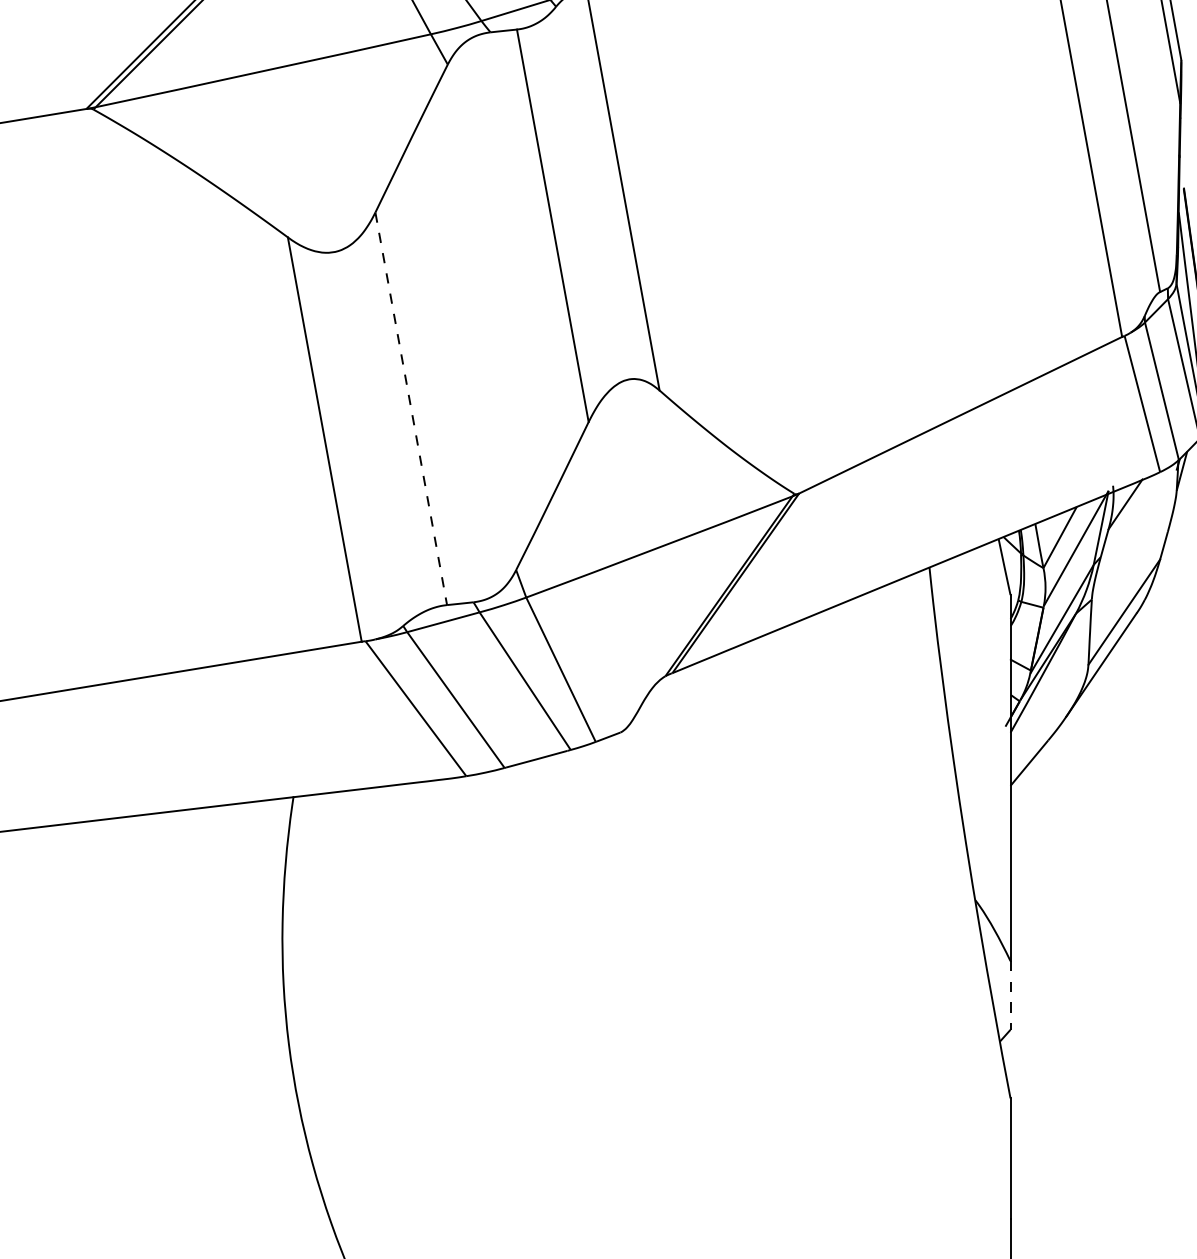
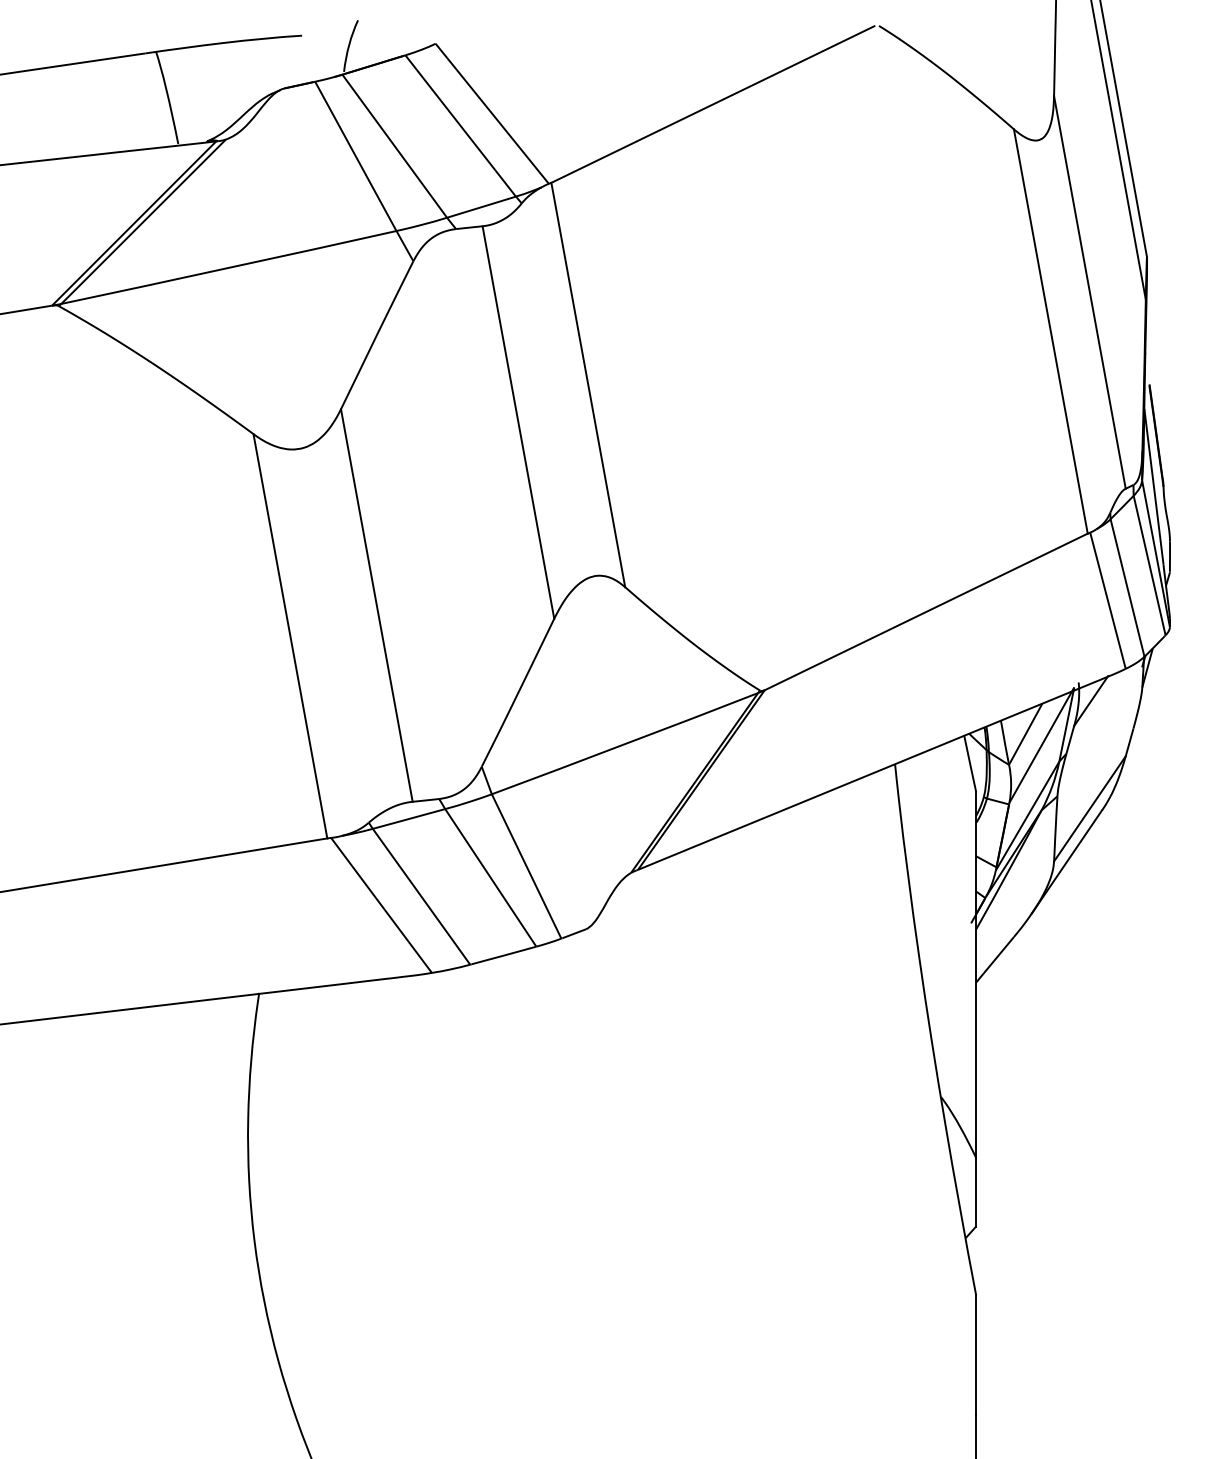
line: (410, 408) -> (376, 605), dashed -> solid
line: (1010, 995) -> (976, 1192), dashed -> solid

